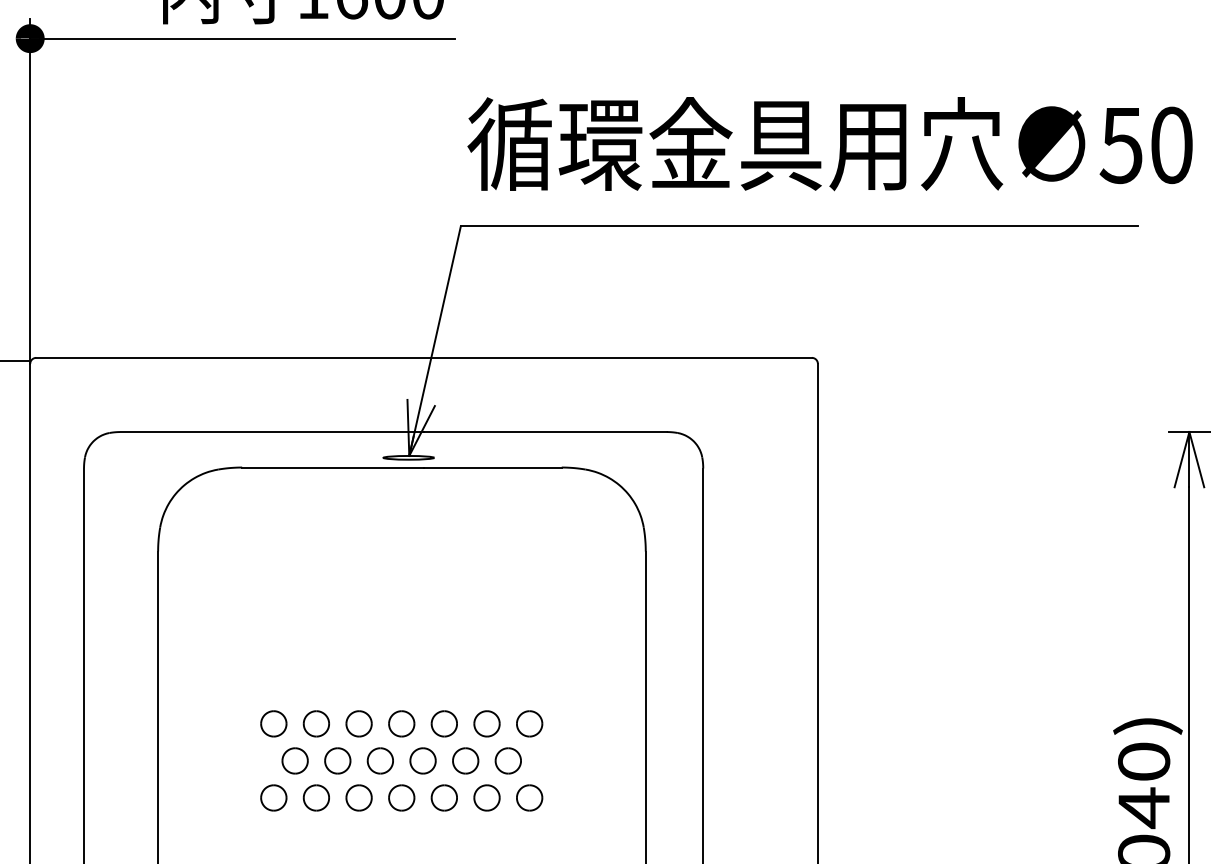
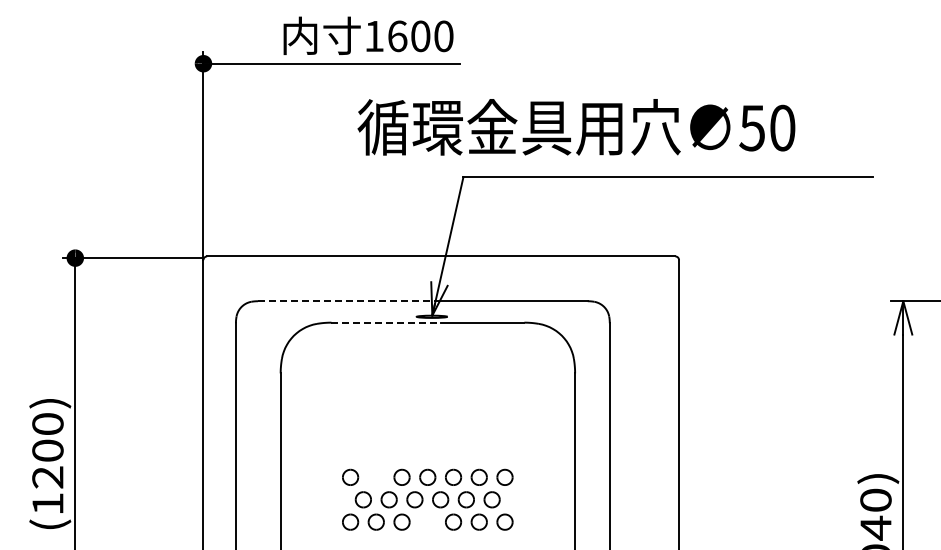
text: (830, 144) -> (576, 127), moved
line: (272, 432) -> (349, 301), solid -> dashed
line: (333, 467) -> (386, 322), solid -> dashed
part: (315, 722) -> (375, 476), removed
part: (401, 796) -> (427, 521), removed

